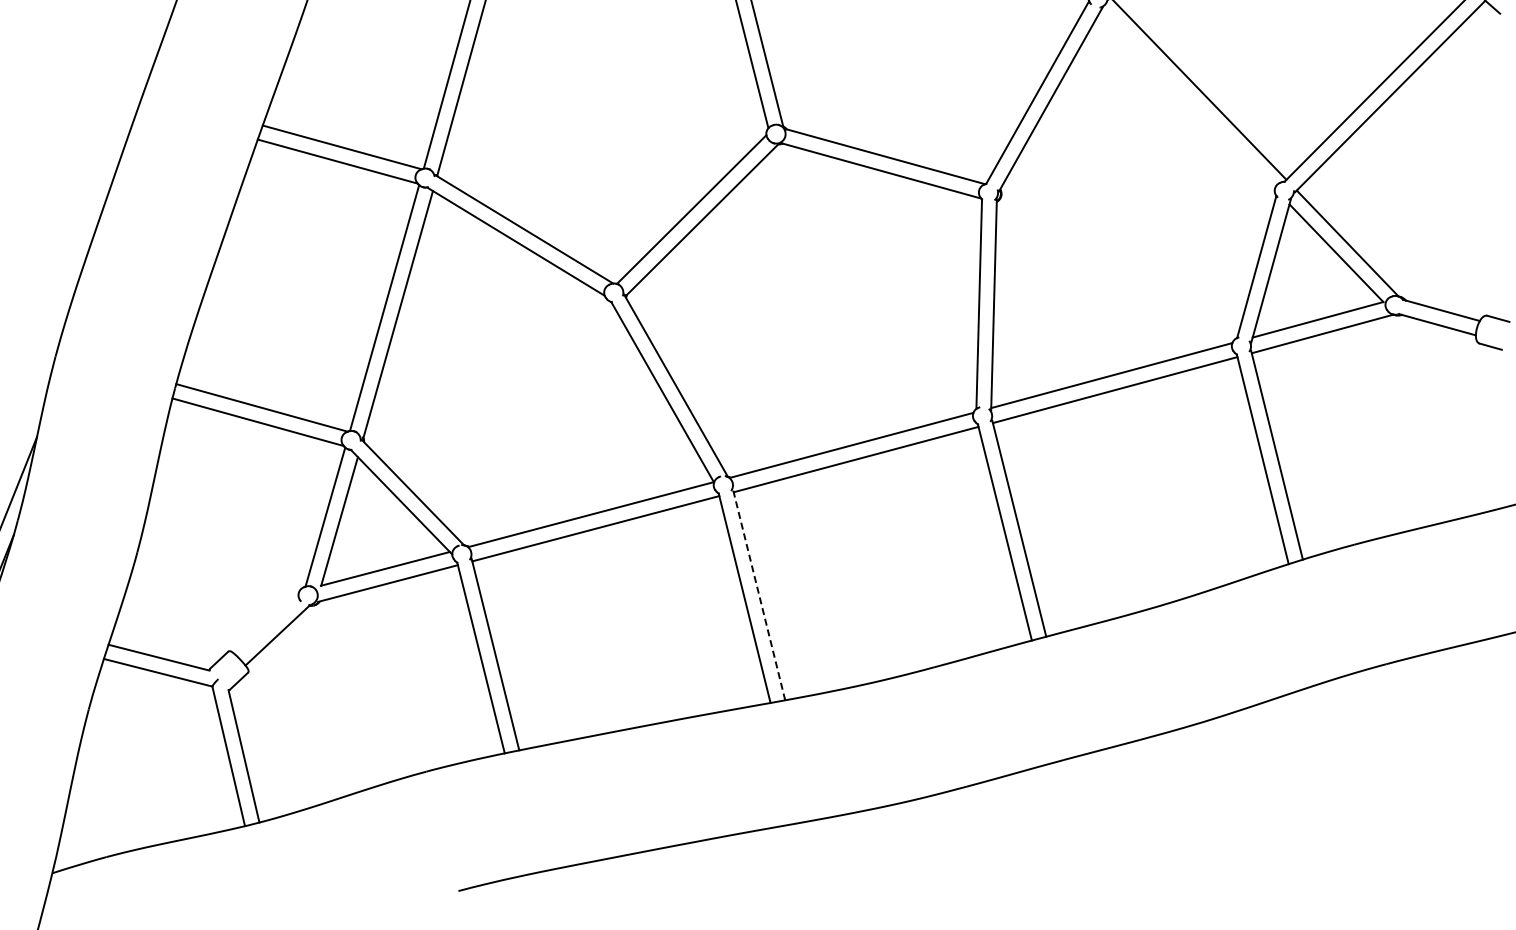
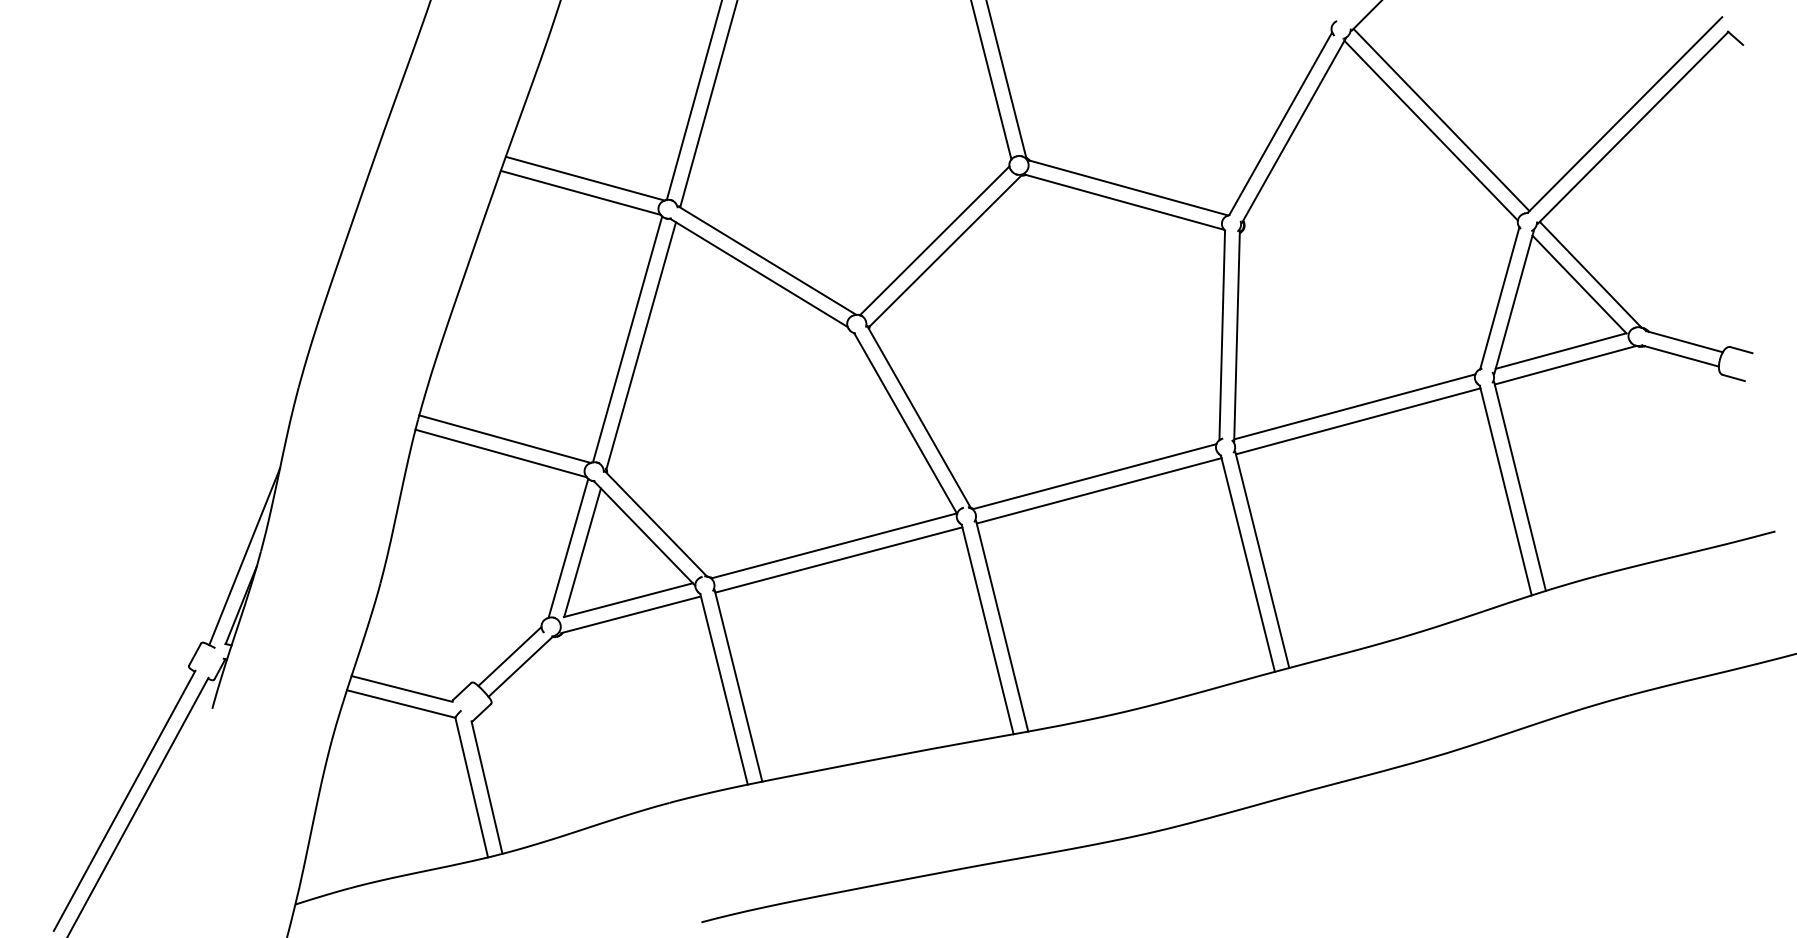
line: (1187, 99) -> (1430, 130), added
line: (759, 595) -> (1002, 626), dashed -> solid
line: (266, 625) -> (509, 656), added

